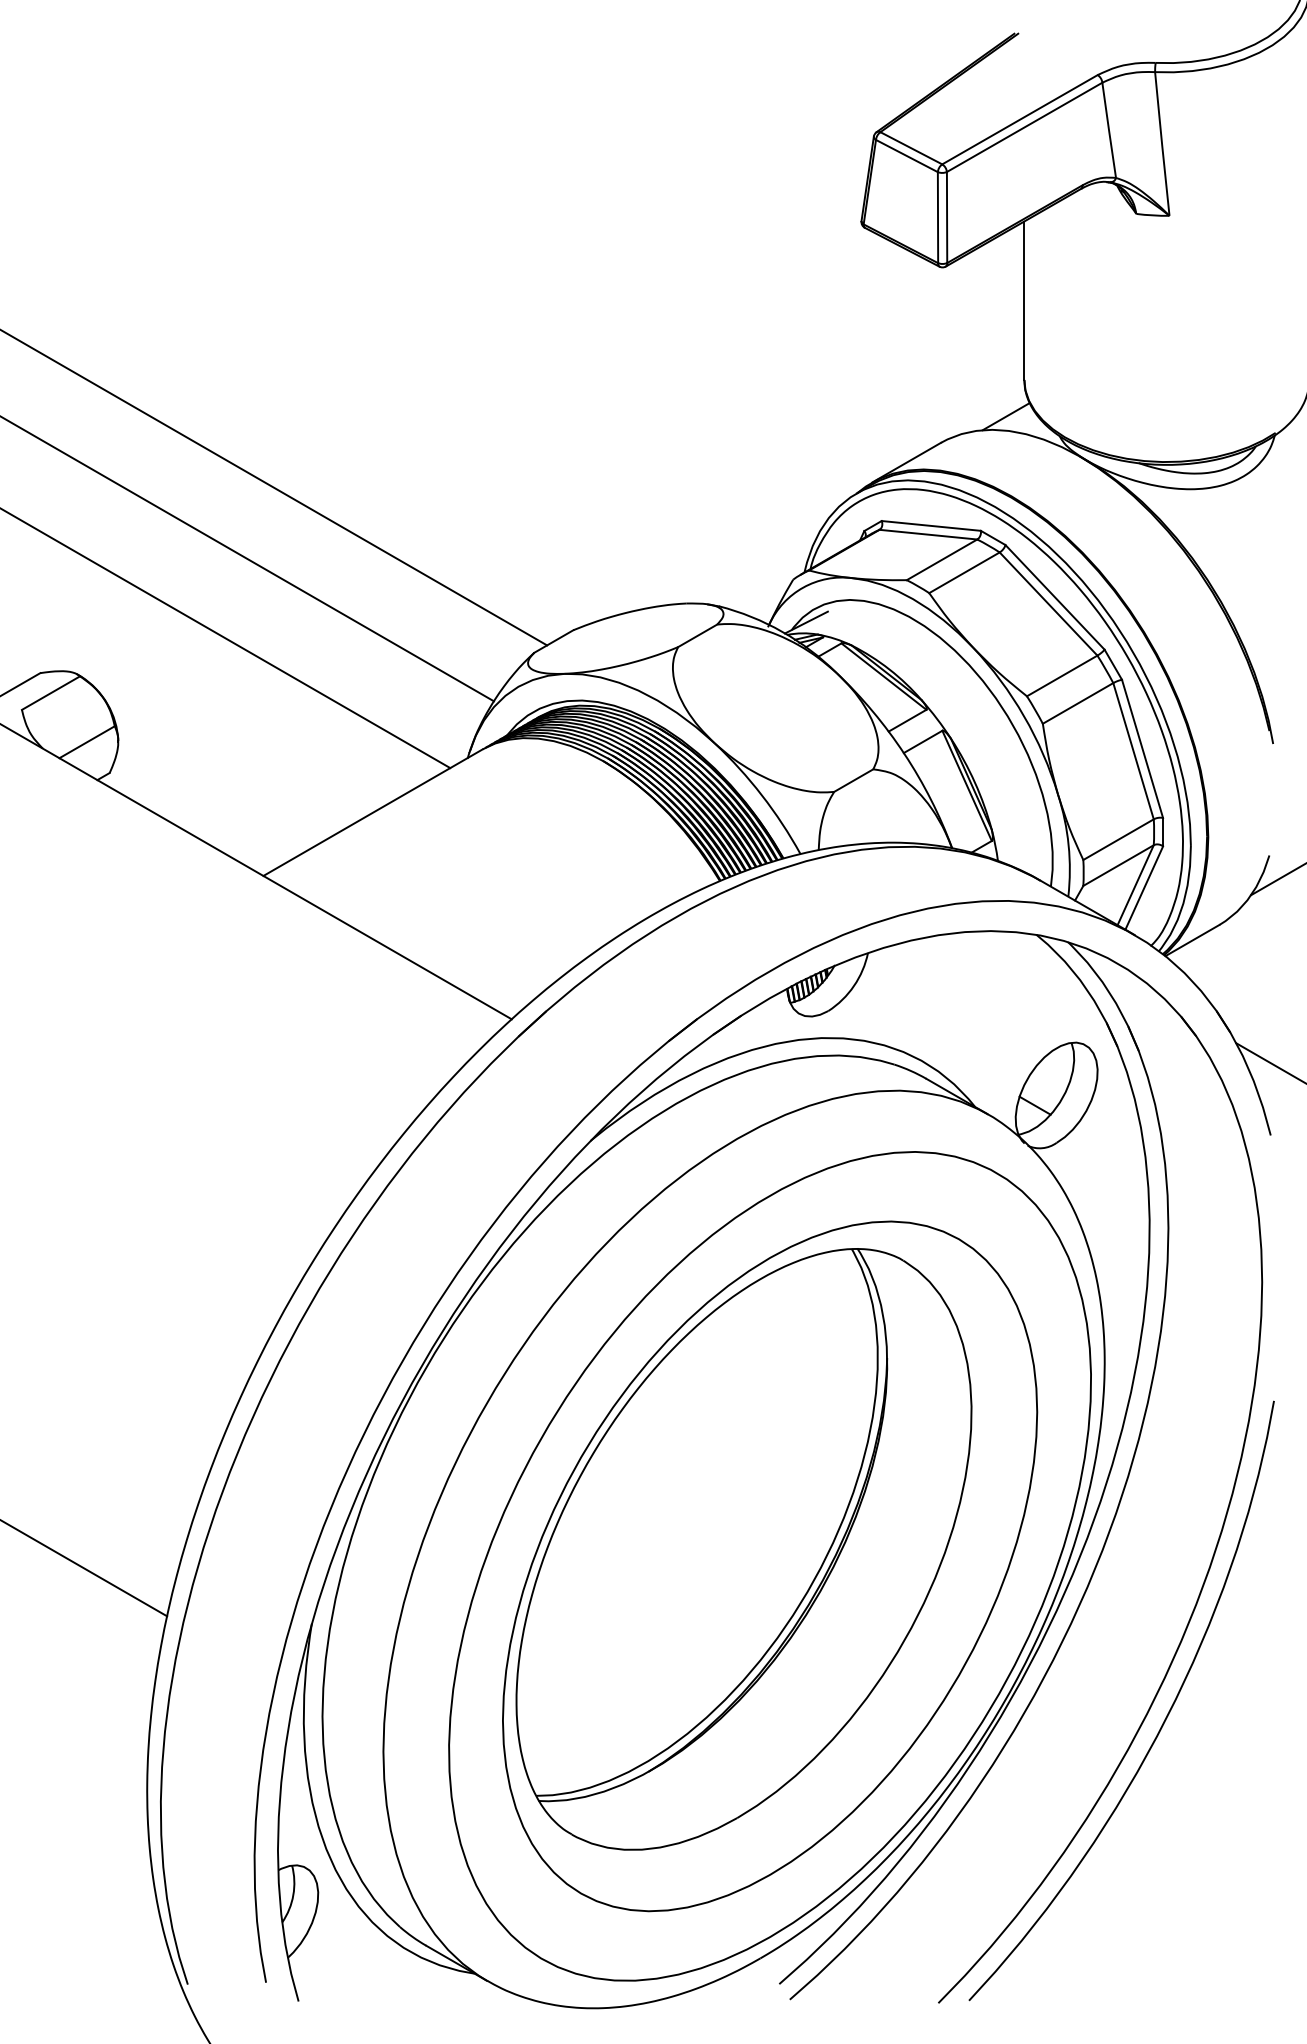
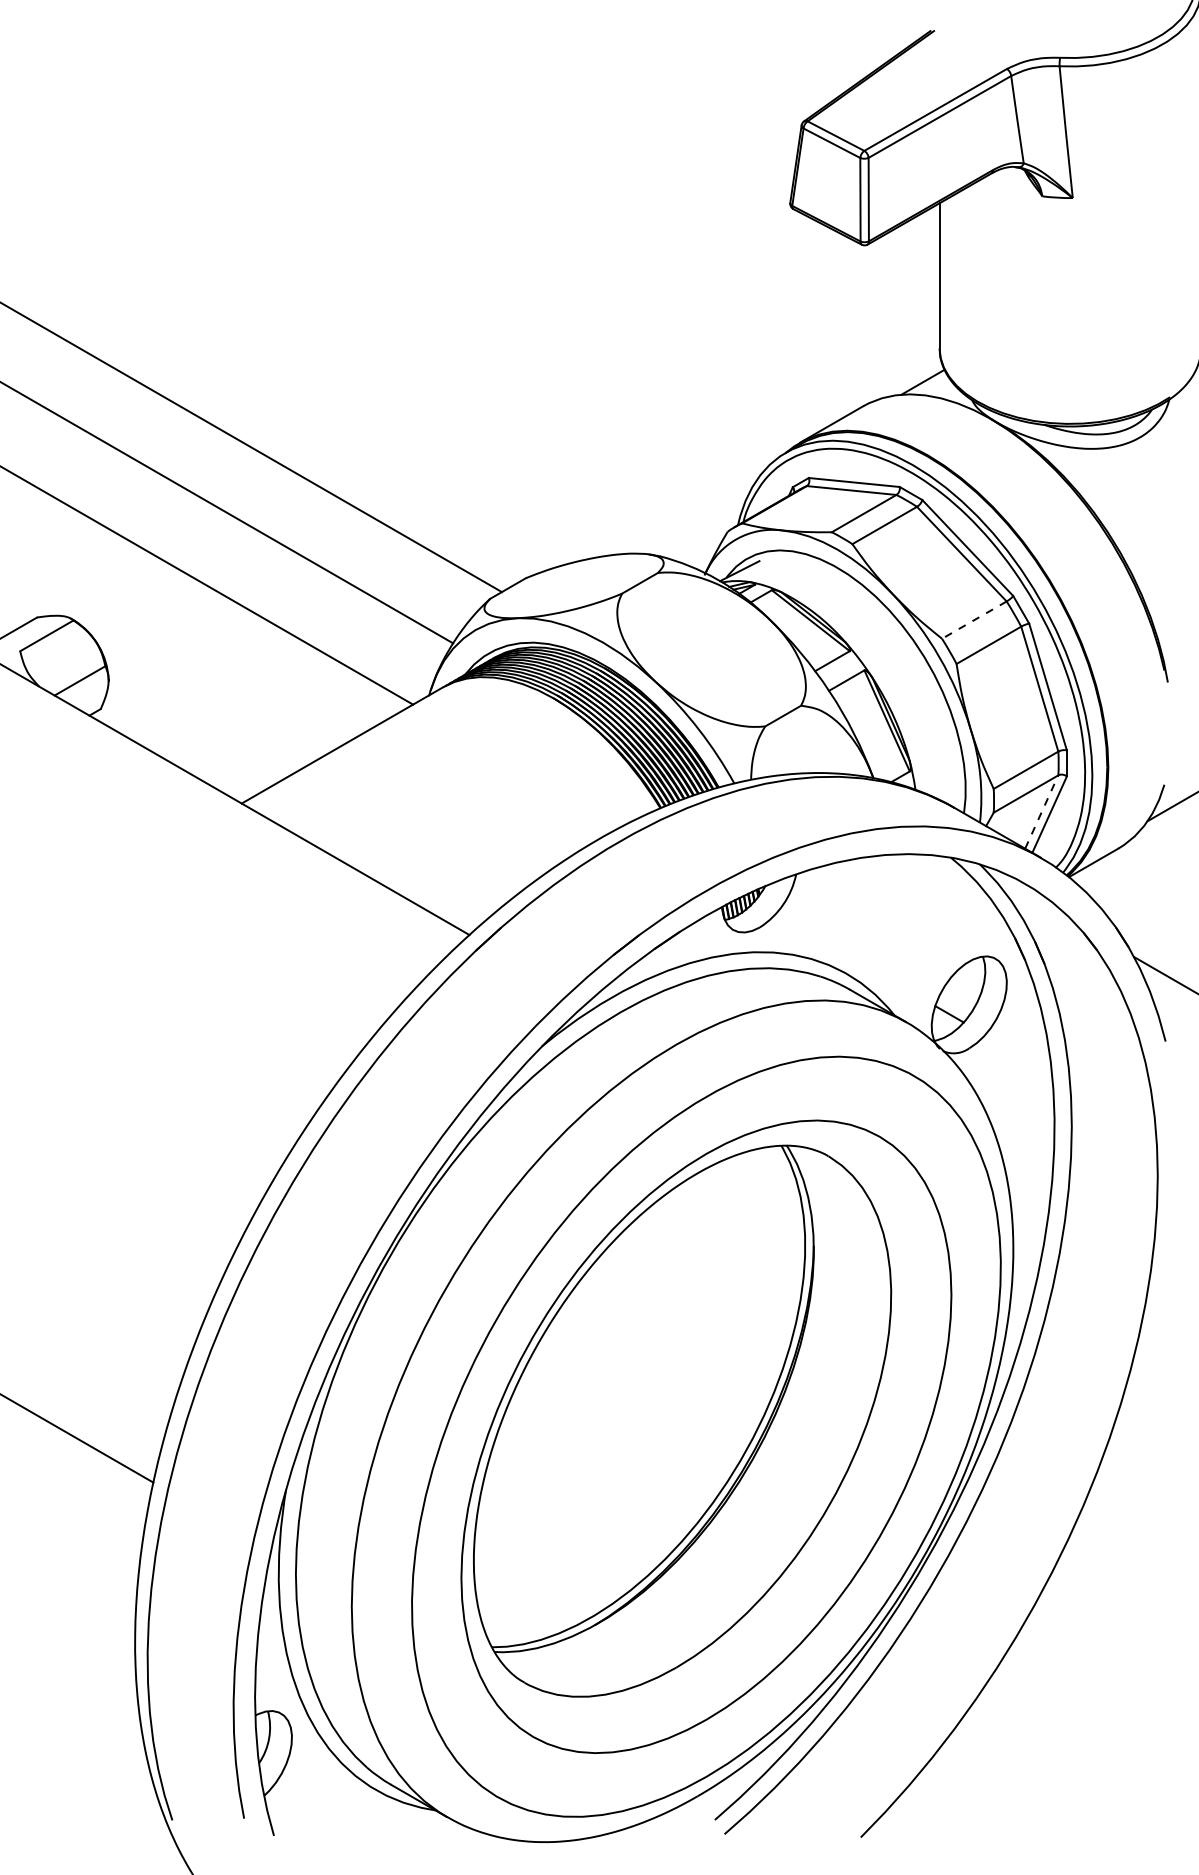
line: (1062, 675) -> (974, 619), solid -> dashed
line: (1135, 885) -> (1041, 812), solid -> dashed
curve: (1163, 1721) -> (1067, 1579), removed

